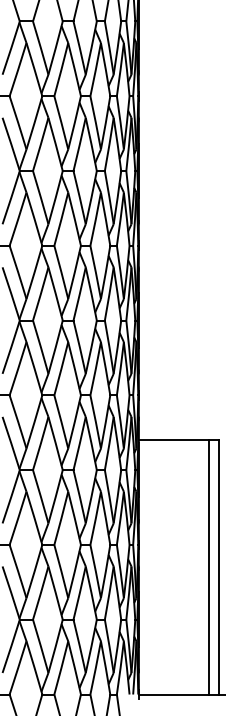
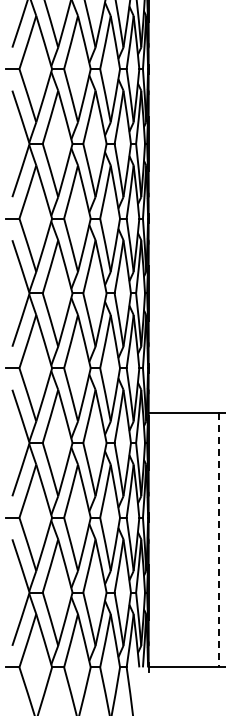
line: (209, 567) -> (219, 540), solid -> dashed

